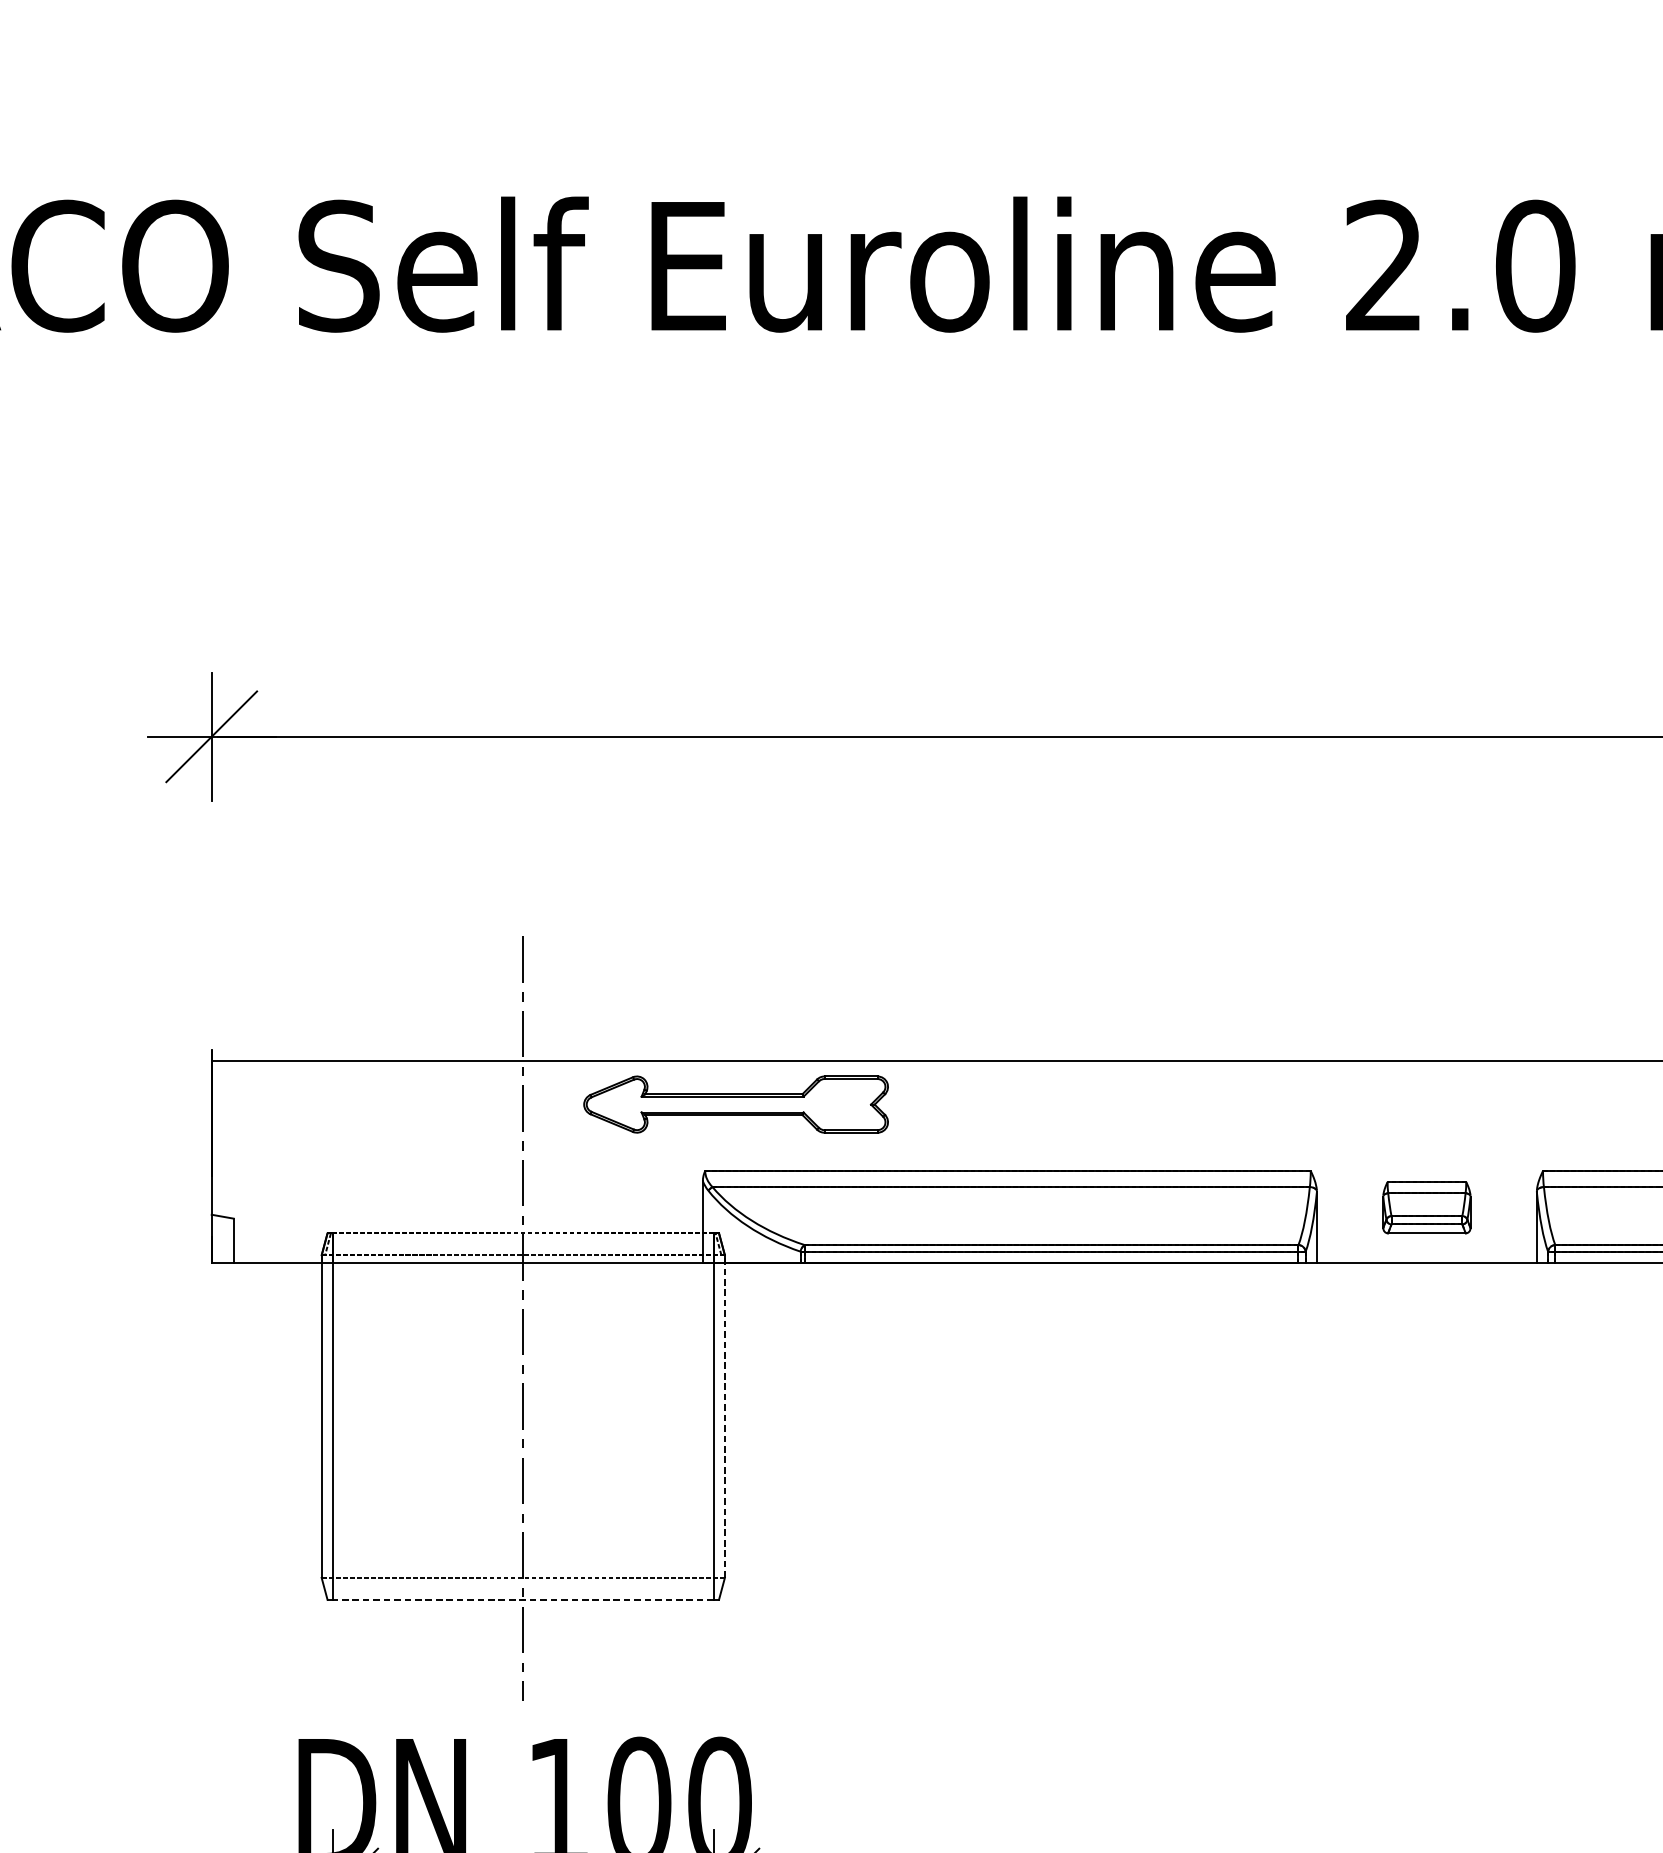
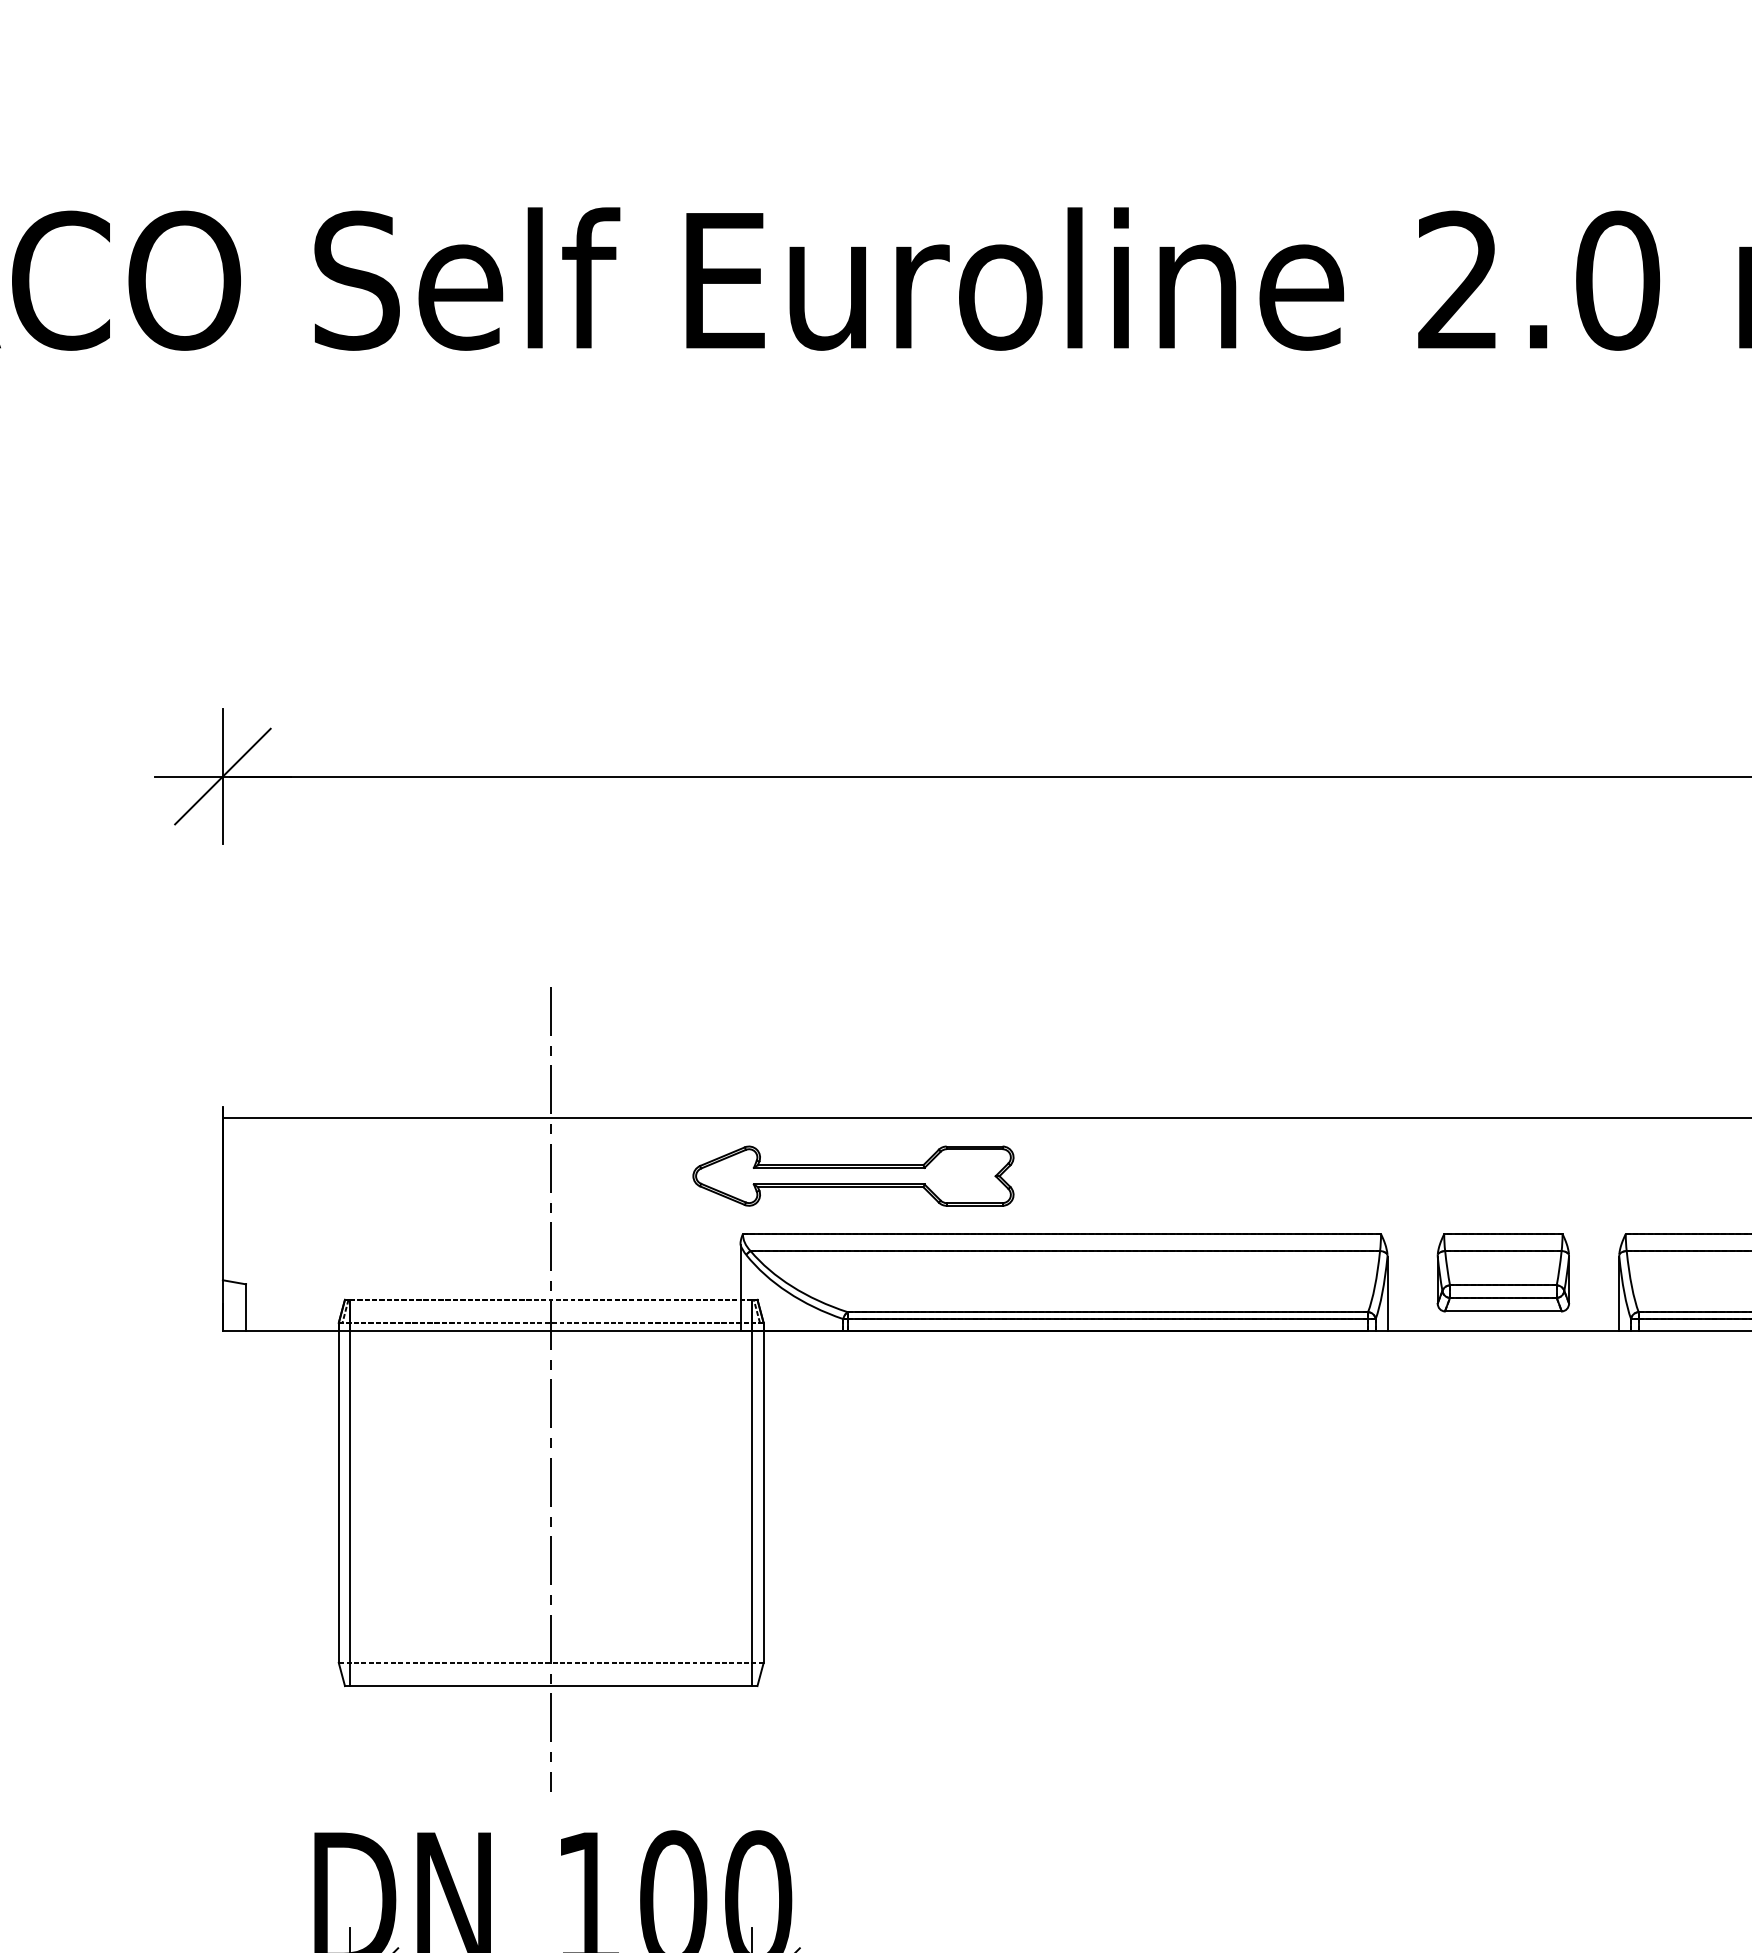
part: (736, 1103) -> (853, 1175), moved
part: (1426, 1207) -> (1503, 1272), size x1.43
line: (724, 1416) -> (763, 1492), dashed -> solid
line: (523, 1600) -> (551, 1686), dashed -> solid

